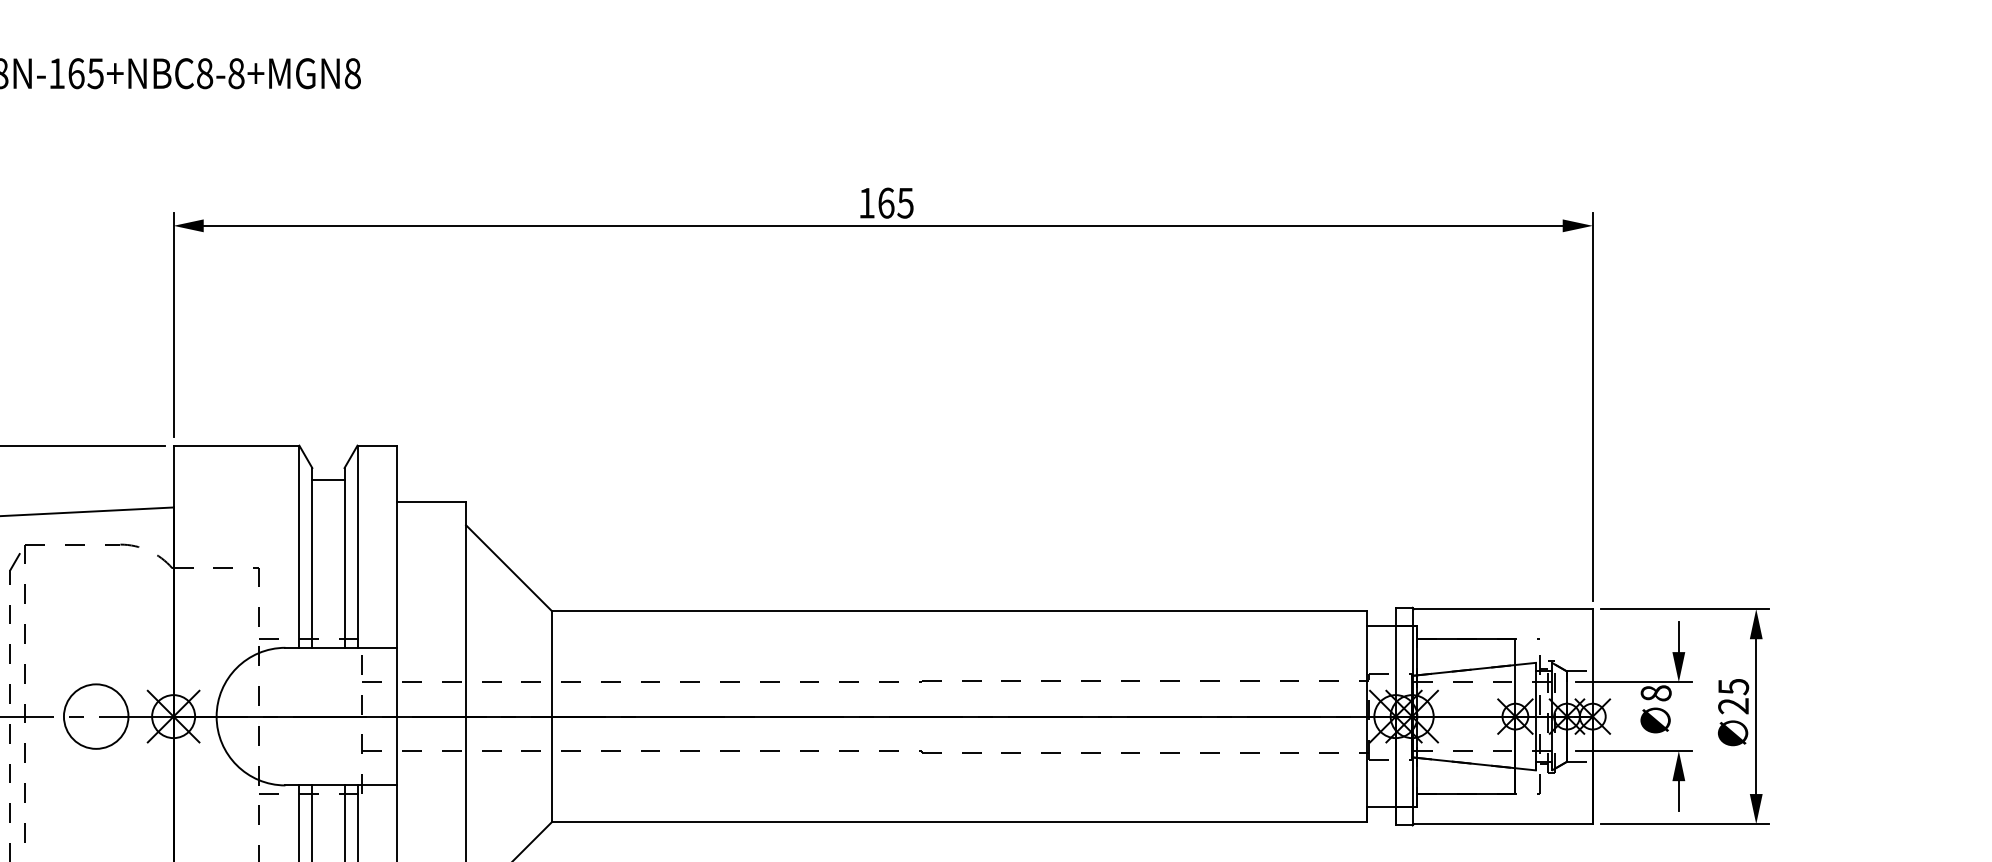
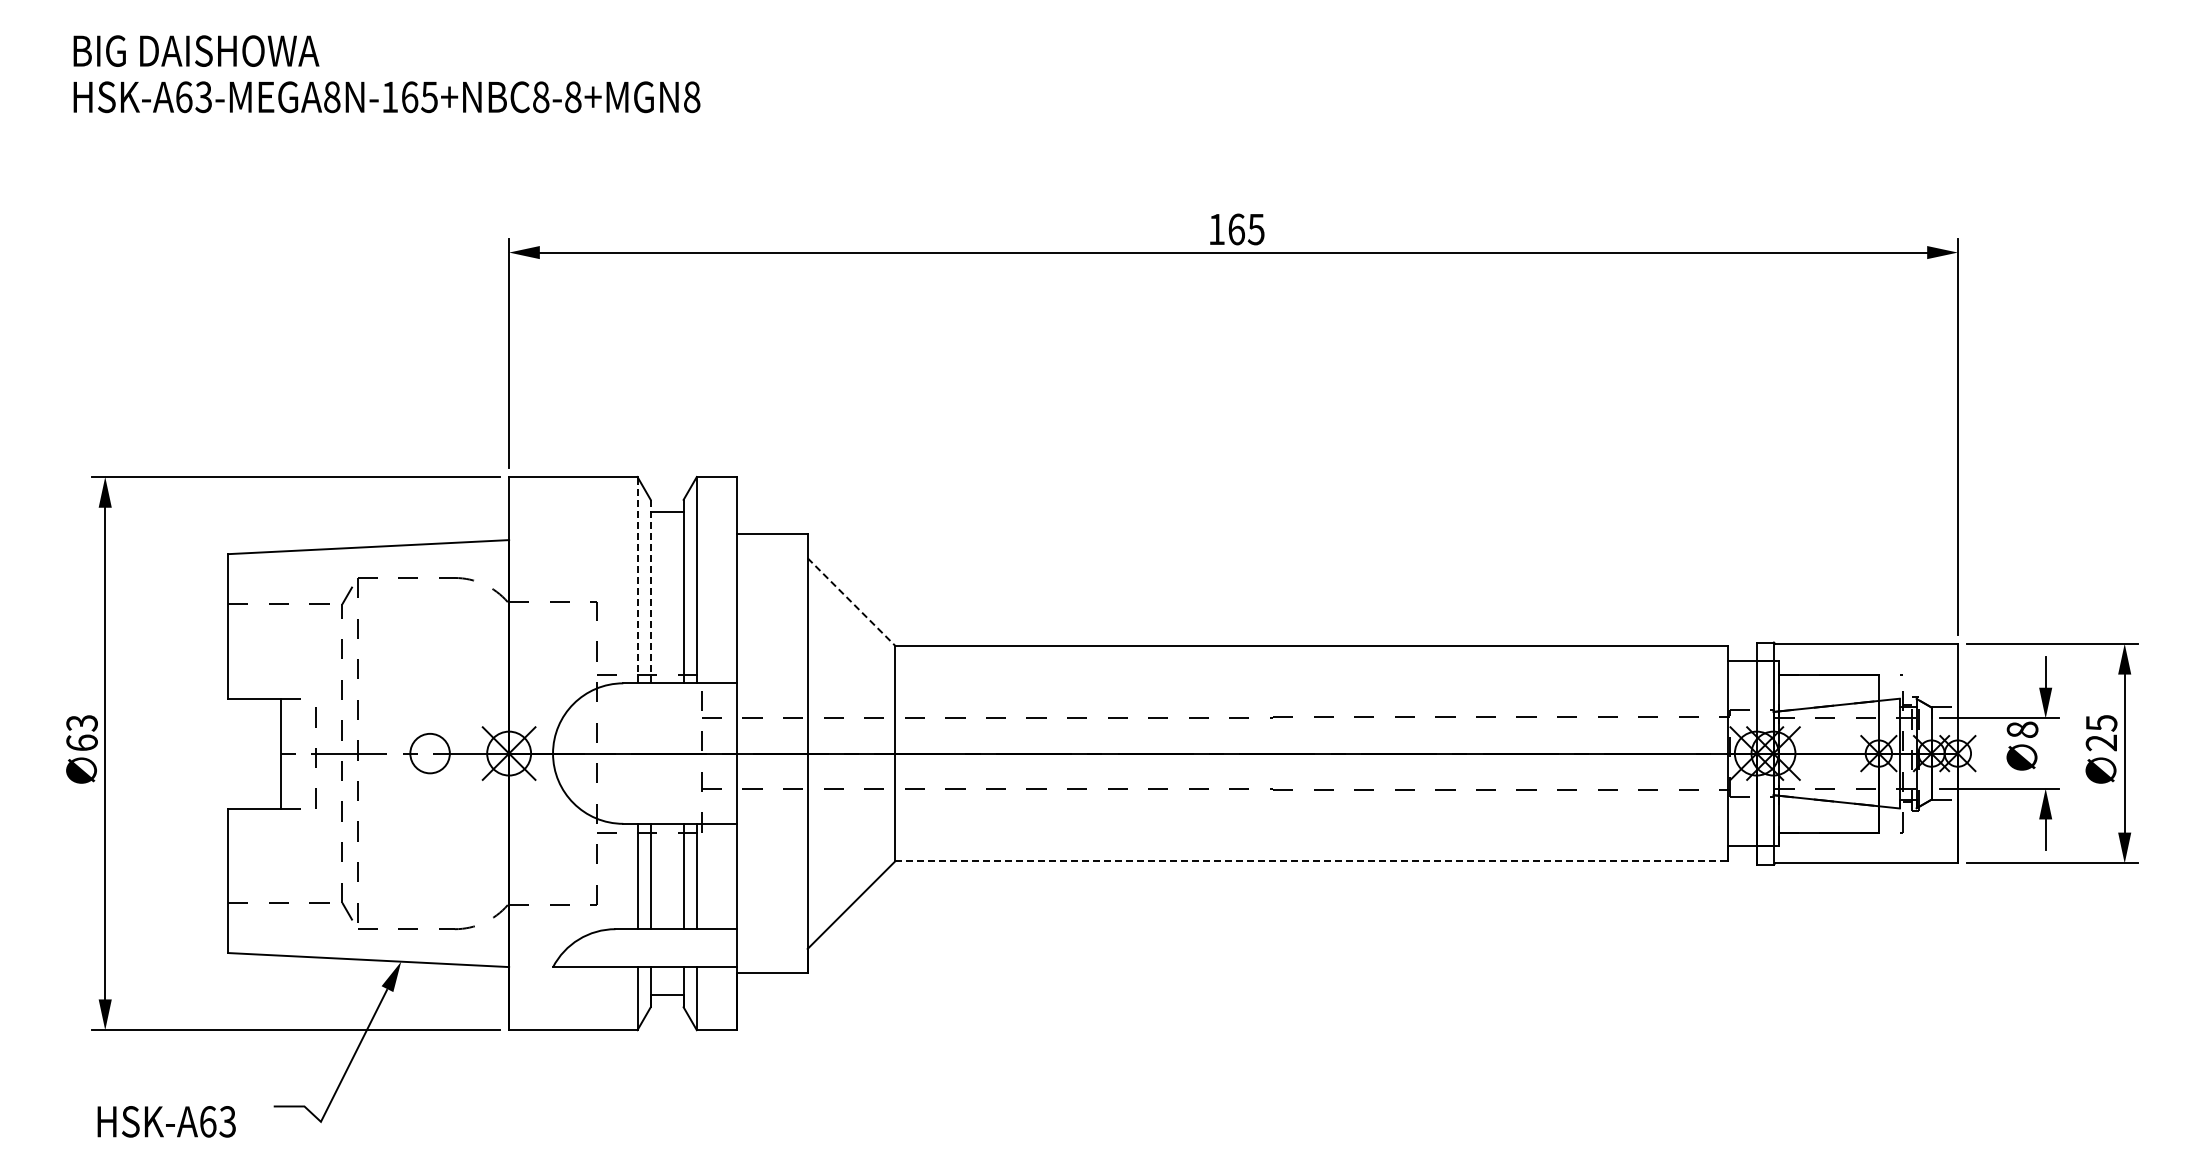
line: (299, 546) -> (637, 579), solid -> dashed
line: (312, 557) -> (650, 591), solid -> dashed
line: (509, 568) -> (851, 602), solid -> dashed
circle: (96, 716) -> (430, 753), size x0.6
line: (960, 822) -> (1312, 861), solid -> dashed

